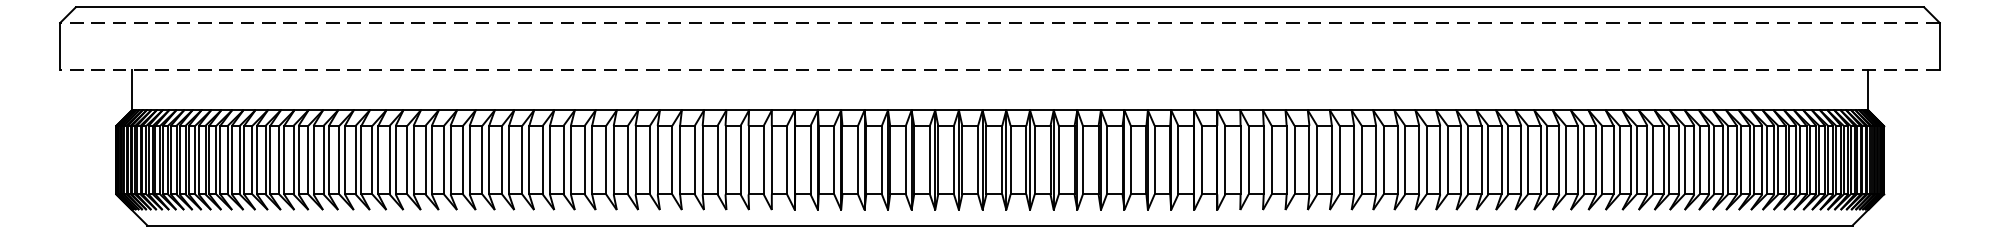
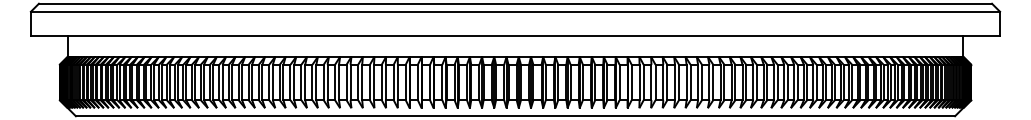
line: (1000, 22) -> (515, 11), dashed -> solid
line: (1000, 68) -> (515, 35), dashed -> solid

